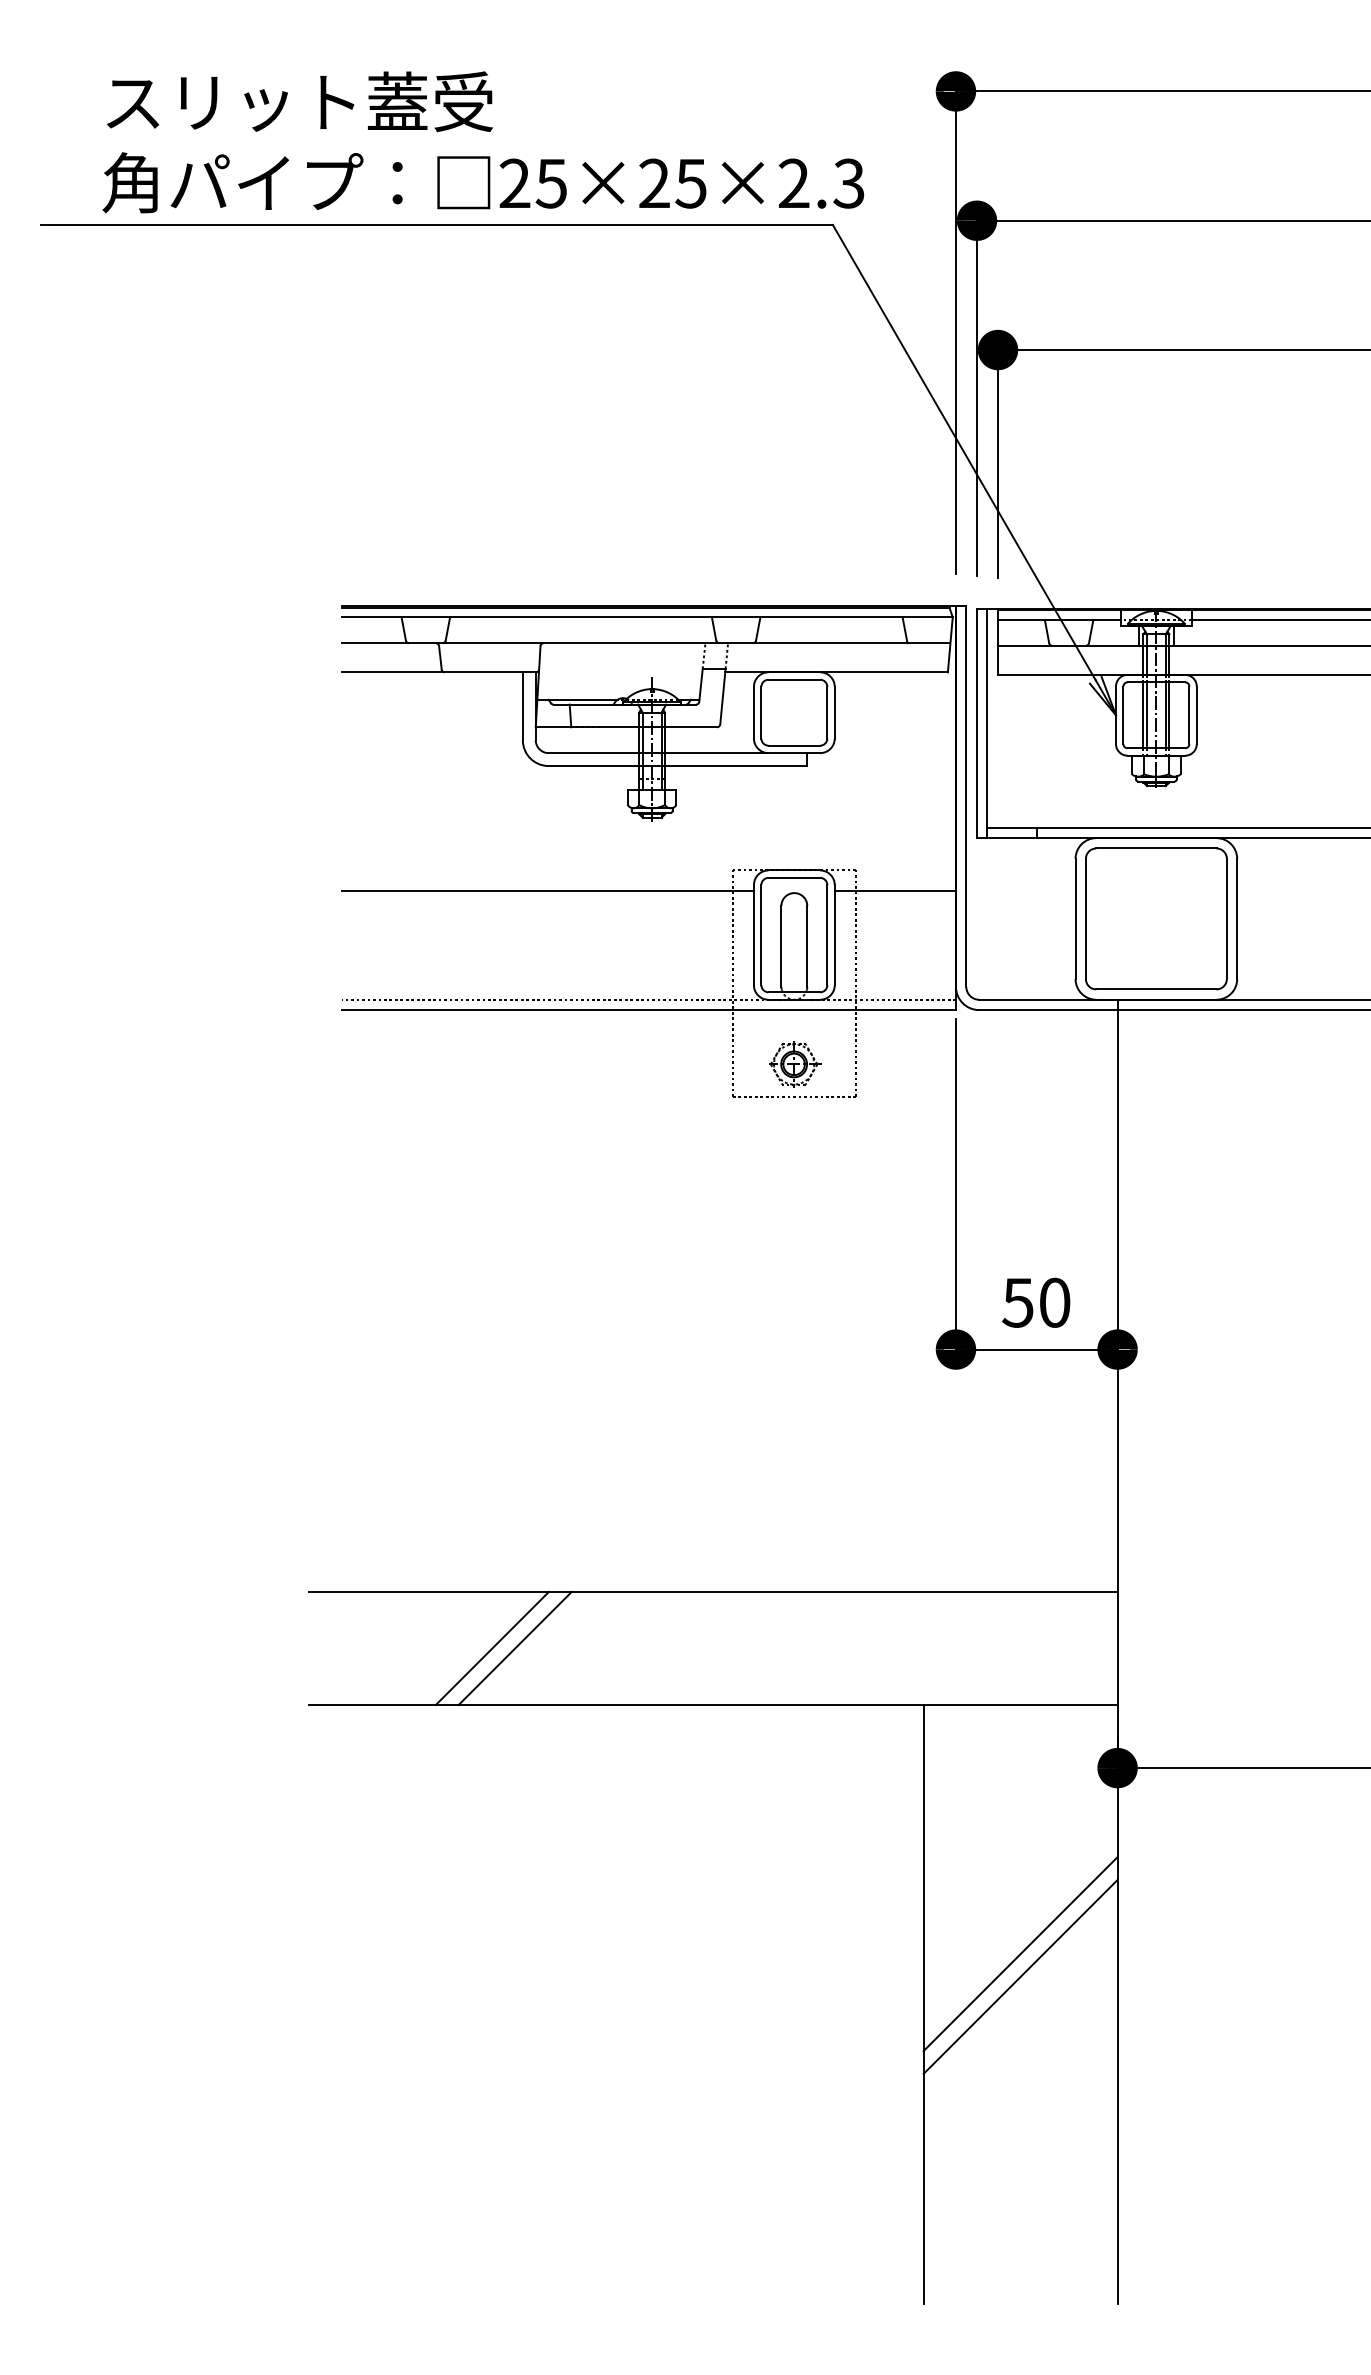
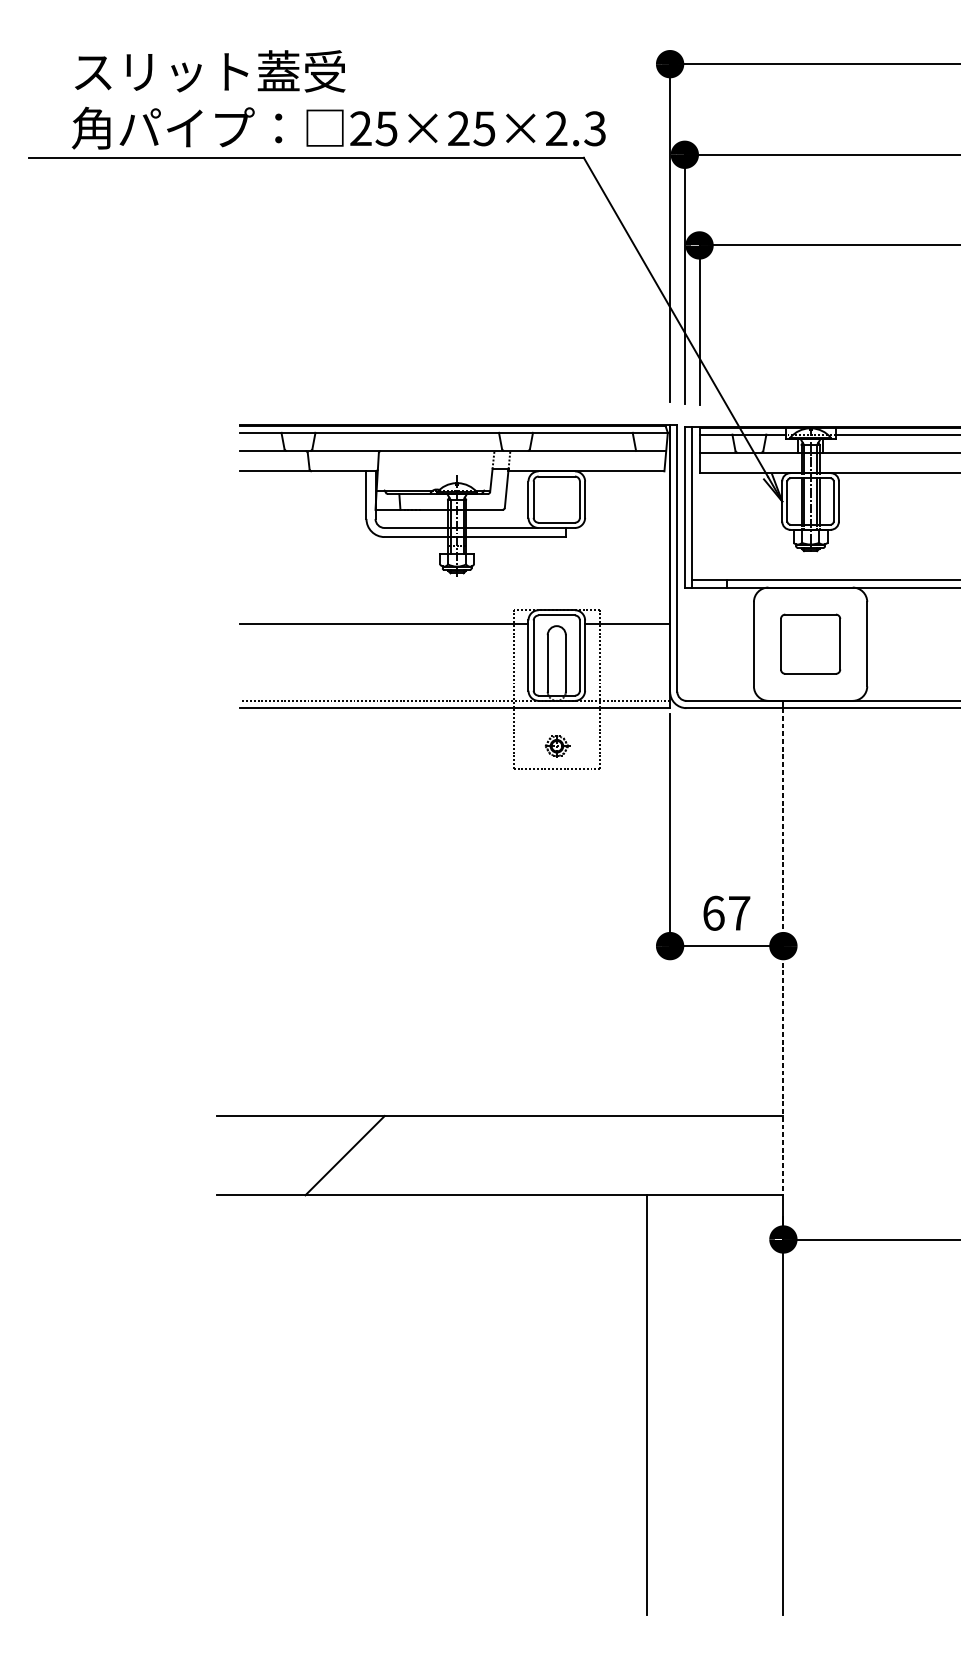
part: (1156, 918) -> (810, 643), size x0.6
part: (795, 1064) -> (557, 746), size x0.7
text: (1036, 1302) -> (726, 913), 50 -> 67
line: (1117, 1358) -> (783, 952), solid -> dashed
line: (514, 1648) -> (360, 1155), removed
line: (1020, 1954) -> (715, 1370), removed
line: (1020, 1976) -> (715, 1385), removed

